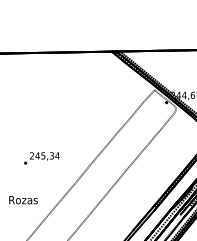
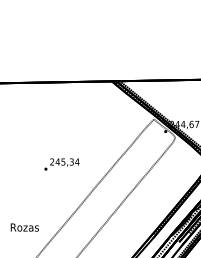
text: (41, 158) -> (61, 164), moved

